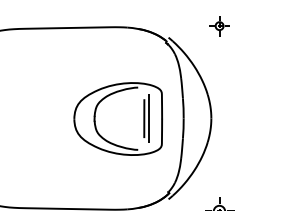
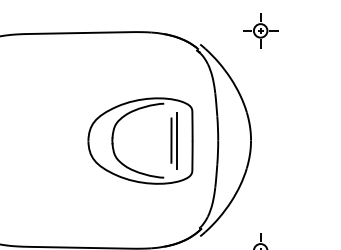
part: (219, 25) -> (260, 30), size x1.43

